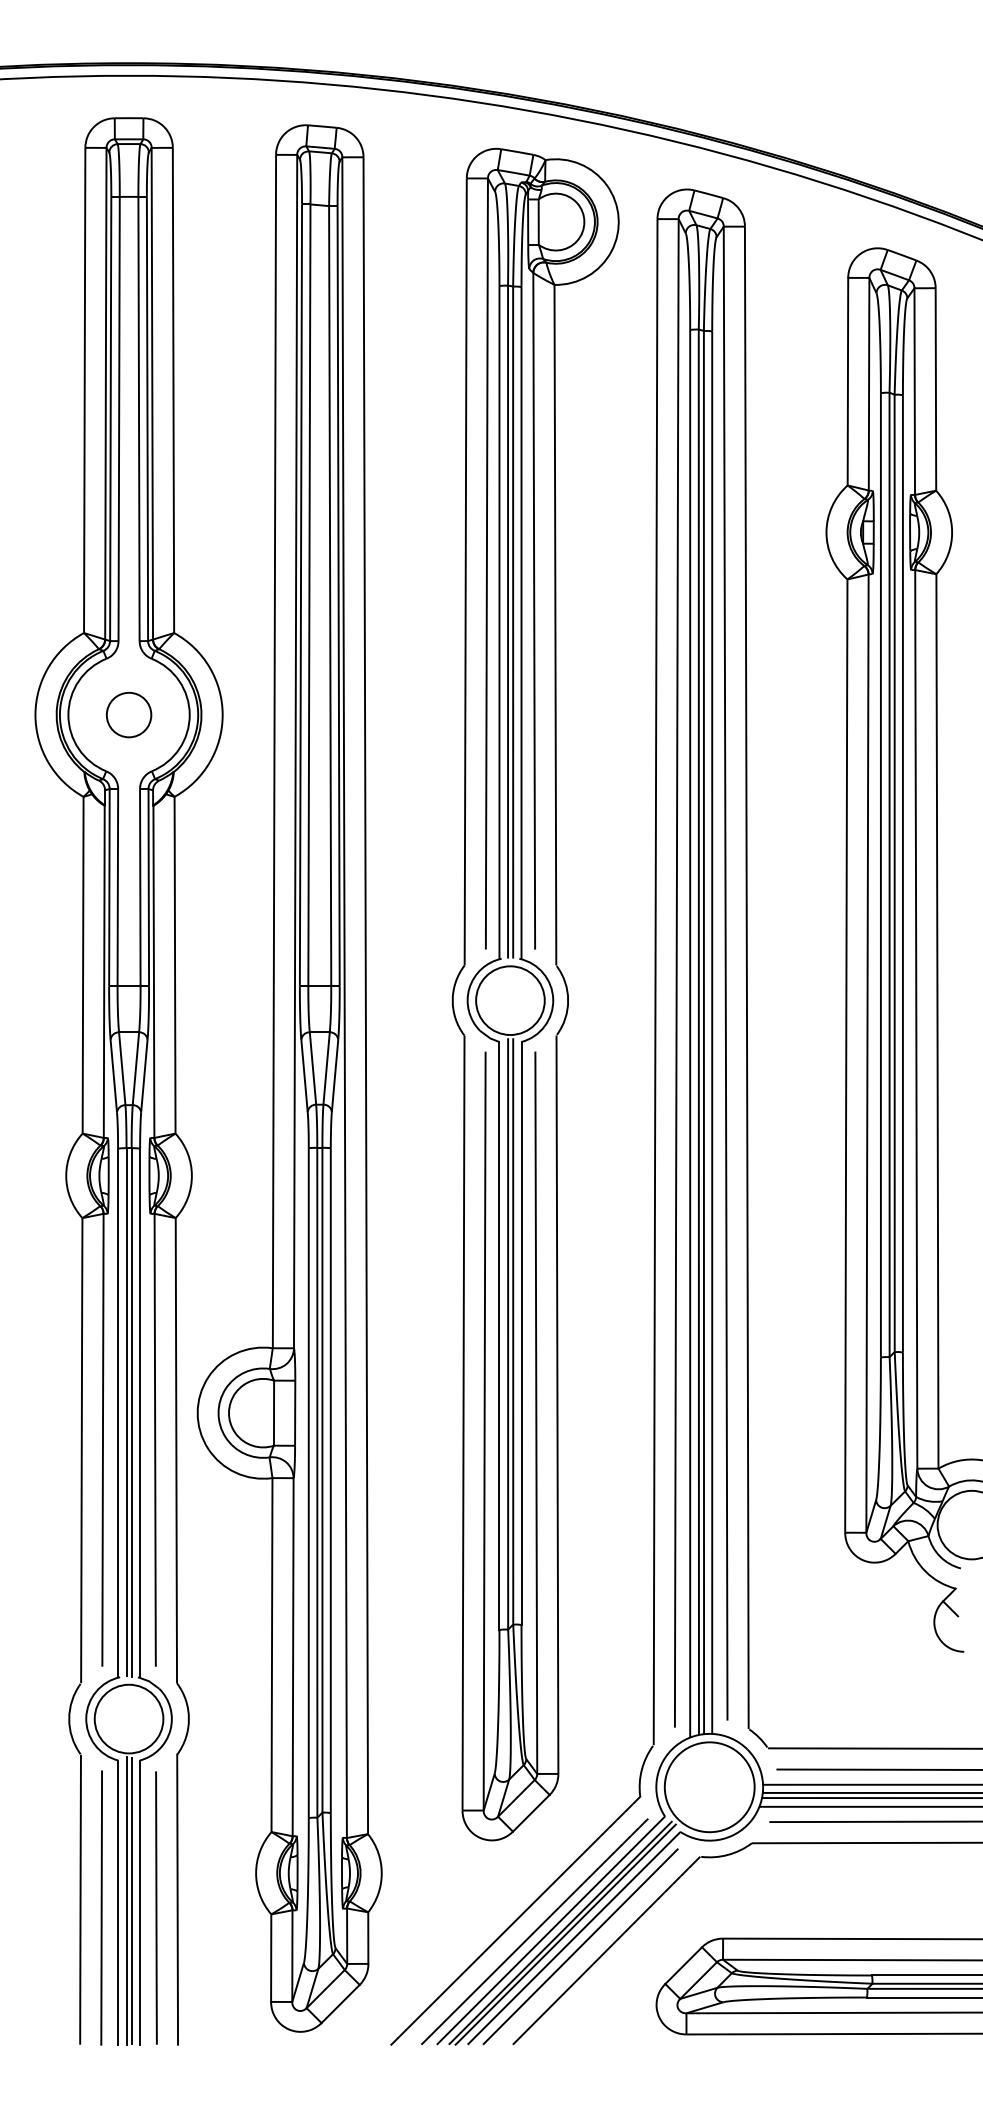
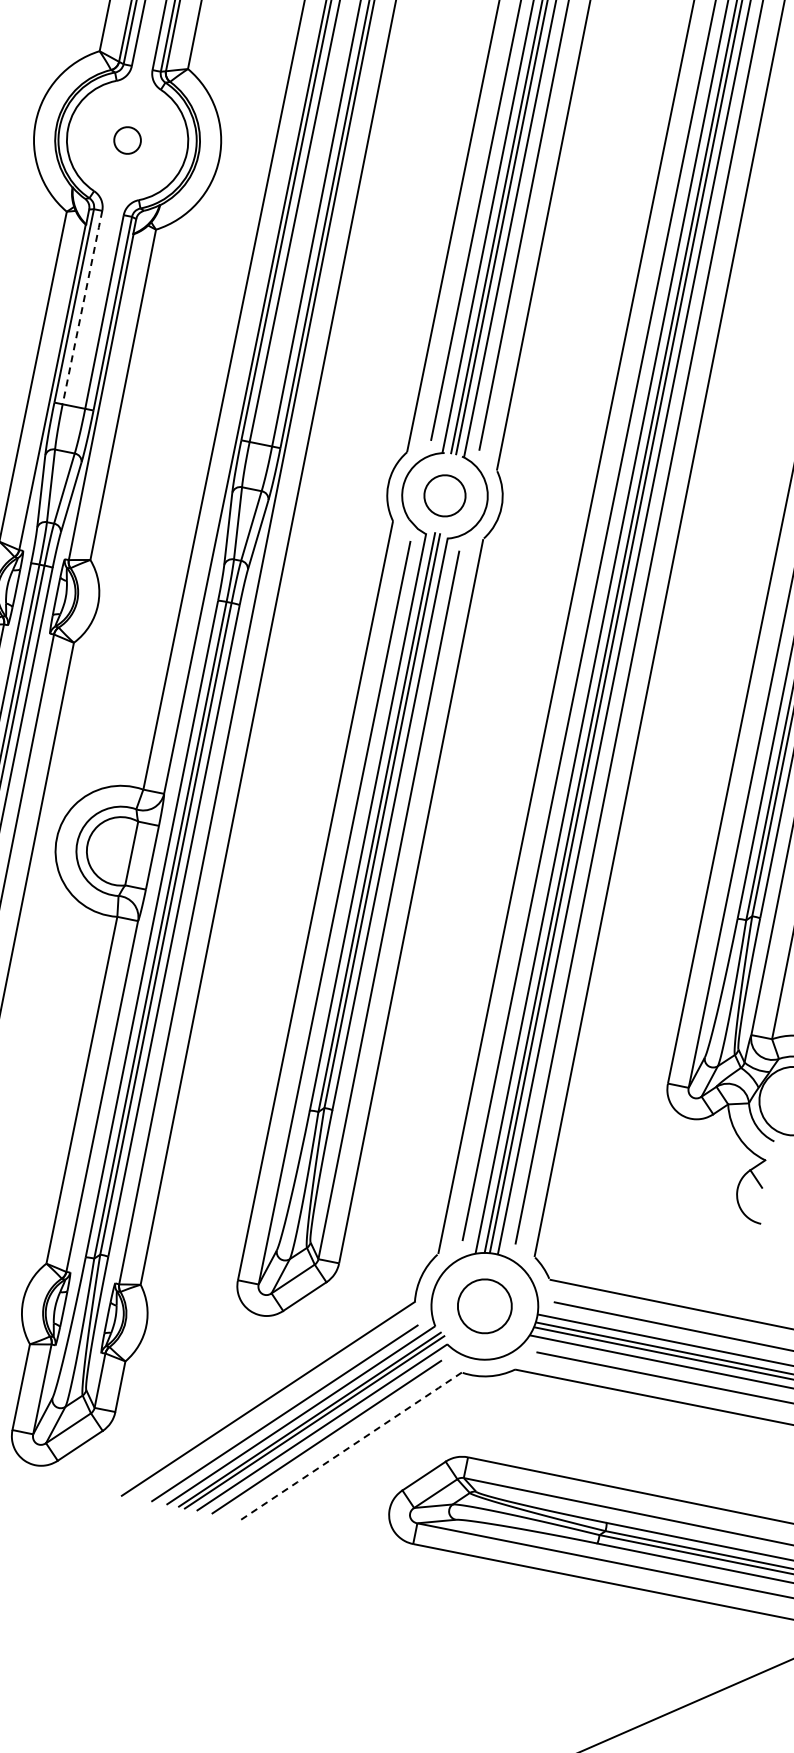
circle: (128, 714) -> (127, 139), size x0.6
line: (117, 886) -> (82, 306), solid -> dashed
circle: (510, 1000) -> (445, 495), size x0.6
circle: (709, 1787) -> (484, 1306), size x0.6
line: (606, 1950) -> (351, 1445), solid -> dashed

